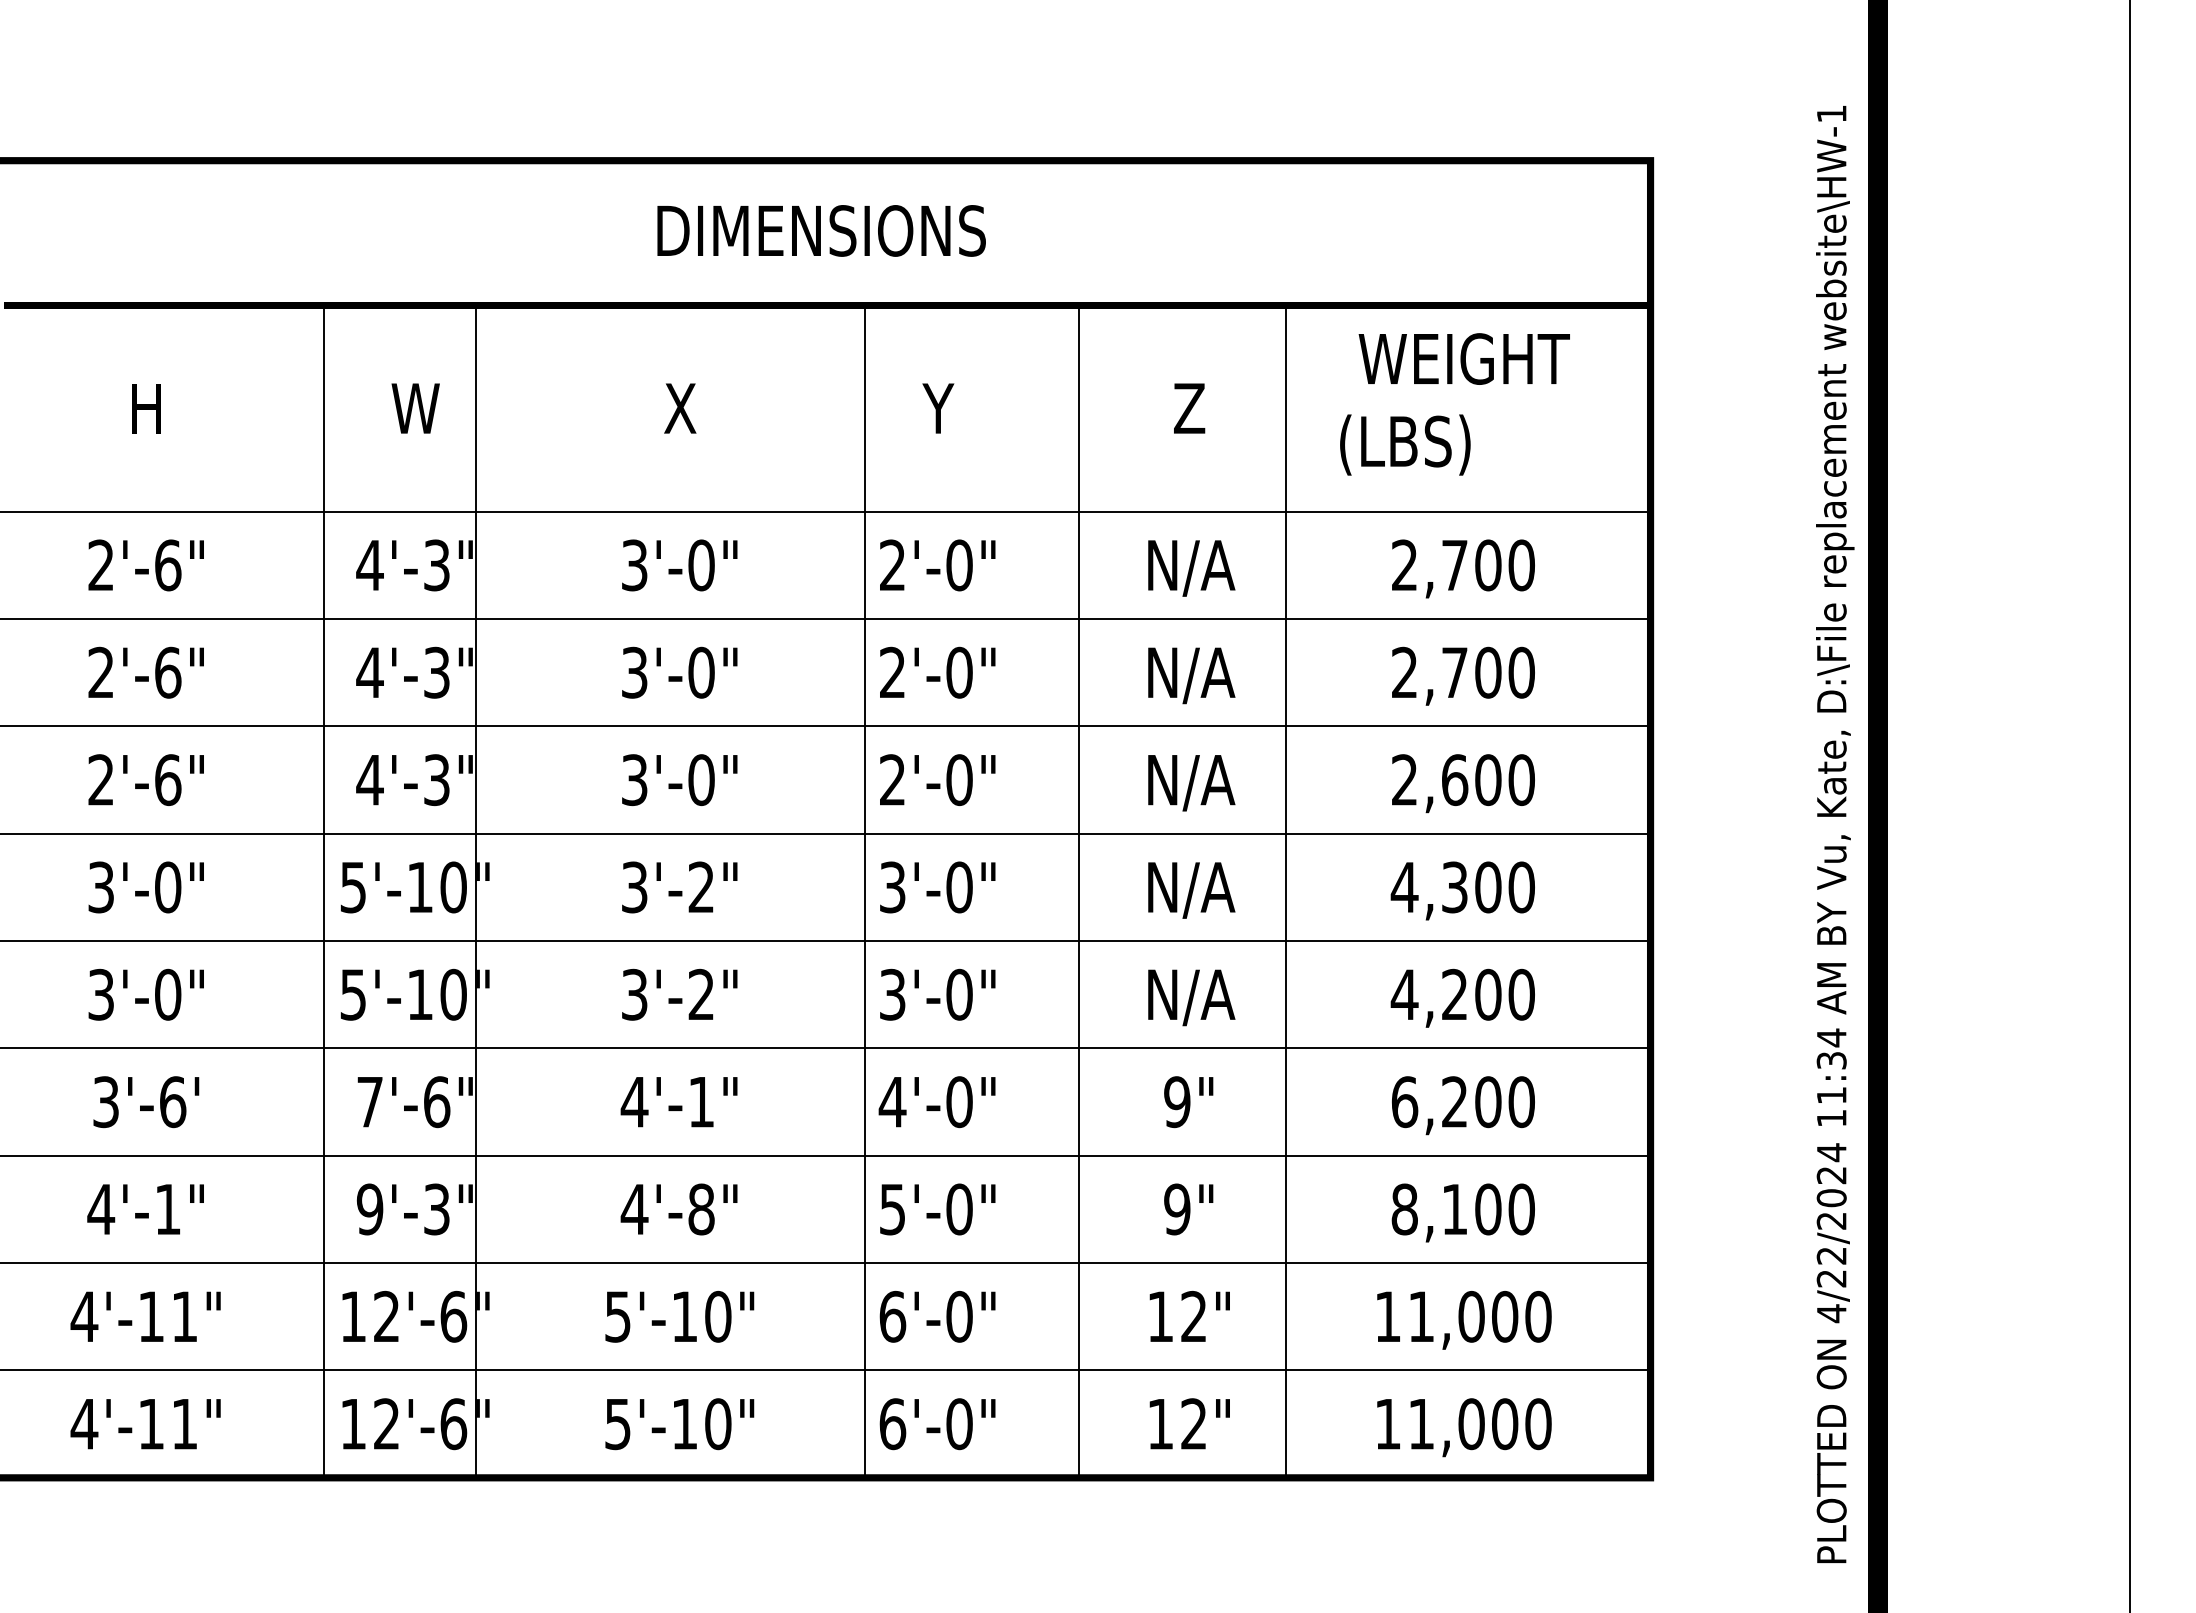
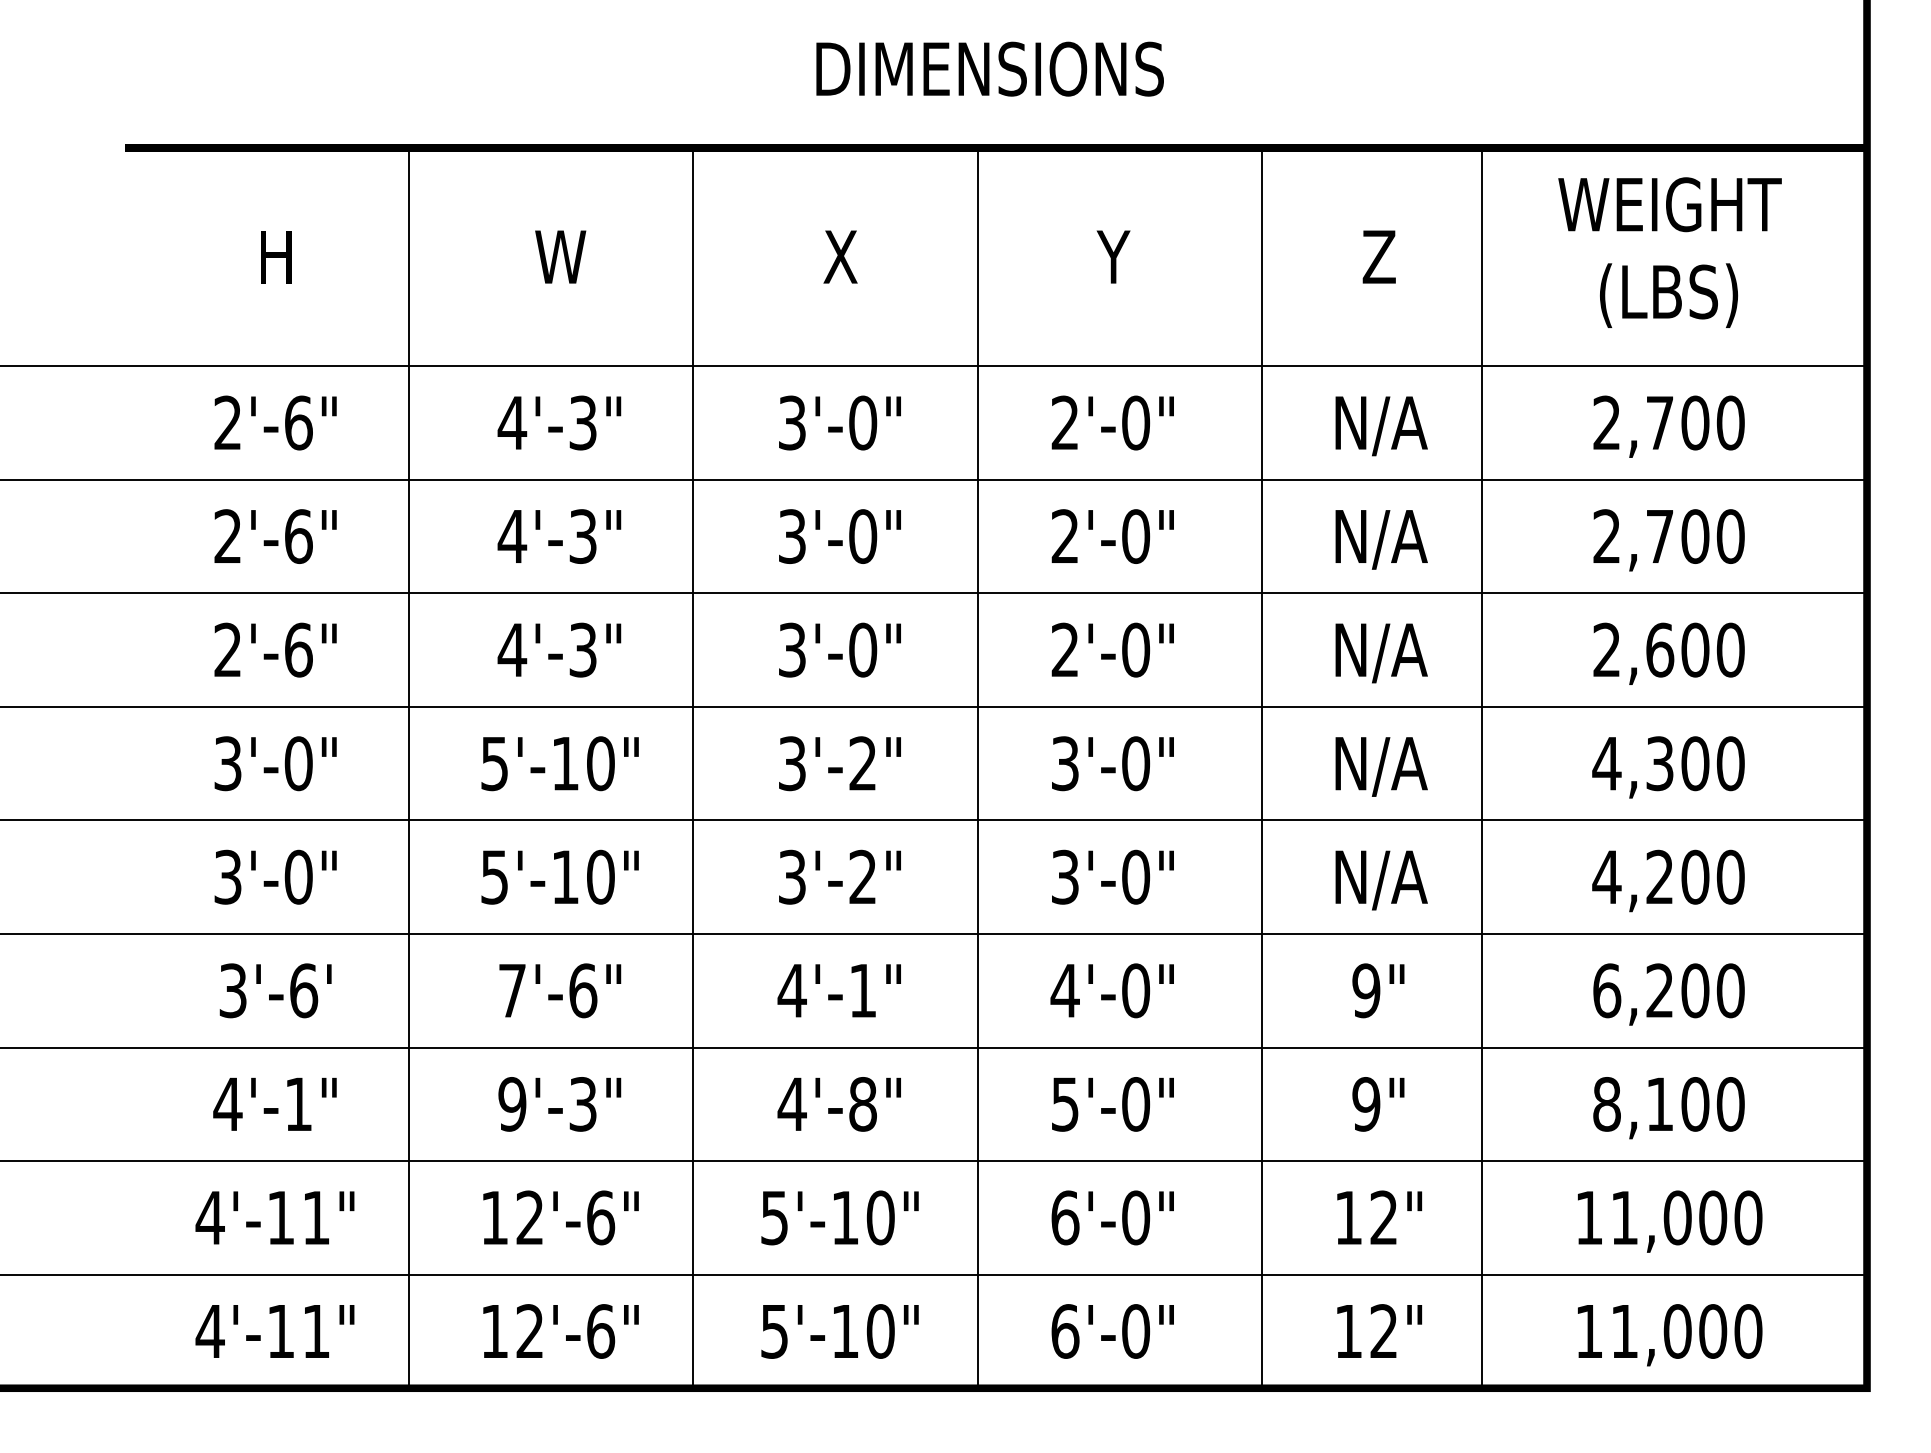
text: (1405, 444) -> (1669, 295), moved
line: (324, 891) -> (409, 767), moved
line: (476, 891) -> (693, 767), moved
line: (864, 891) -> (977, 767), moved

